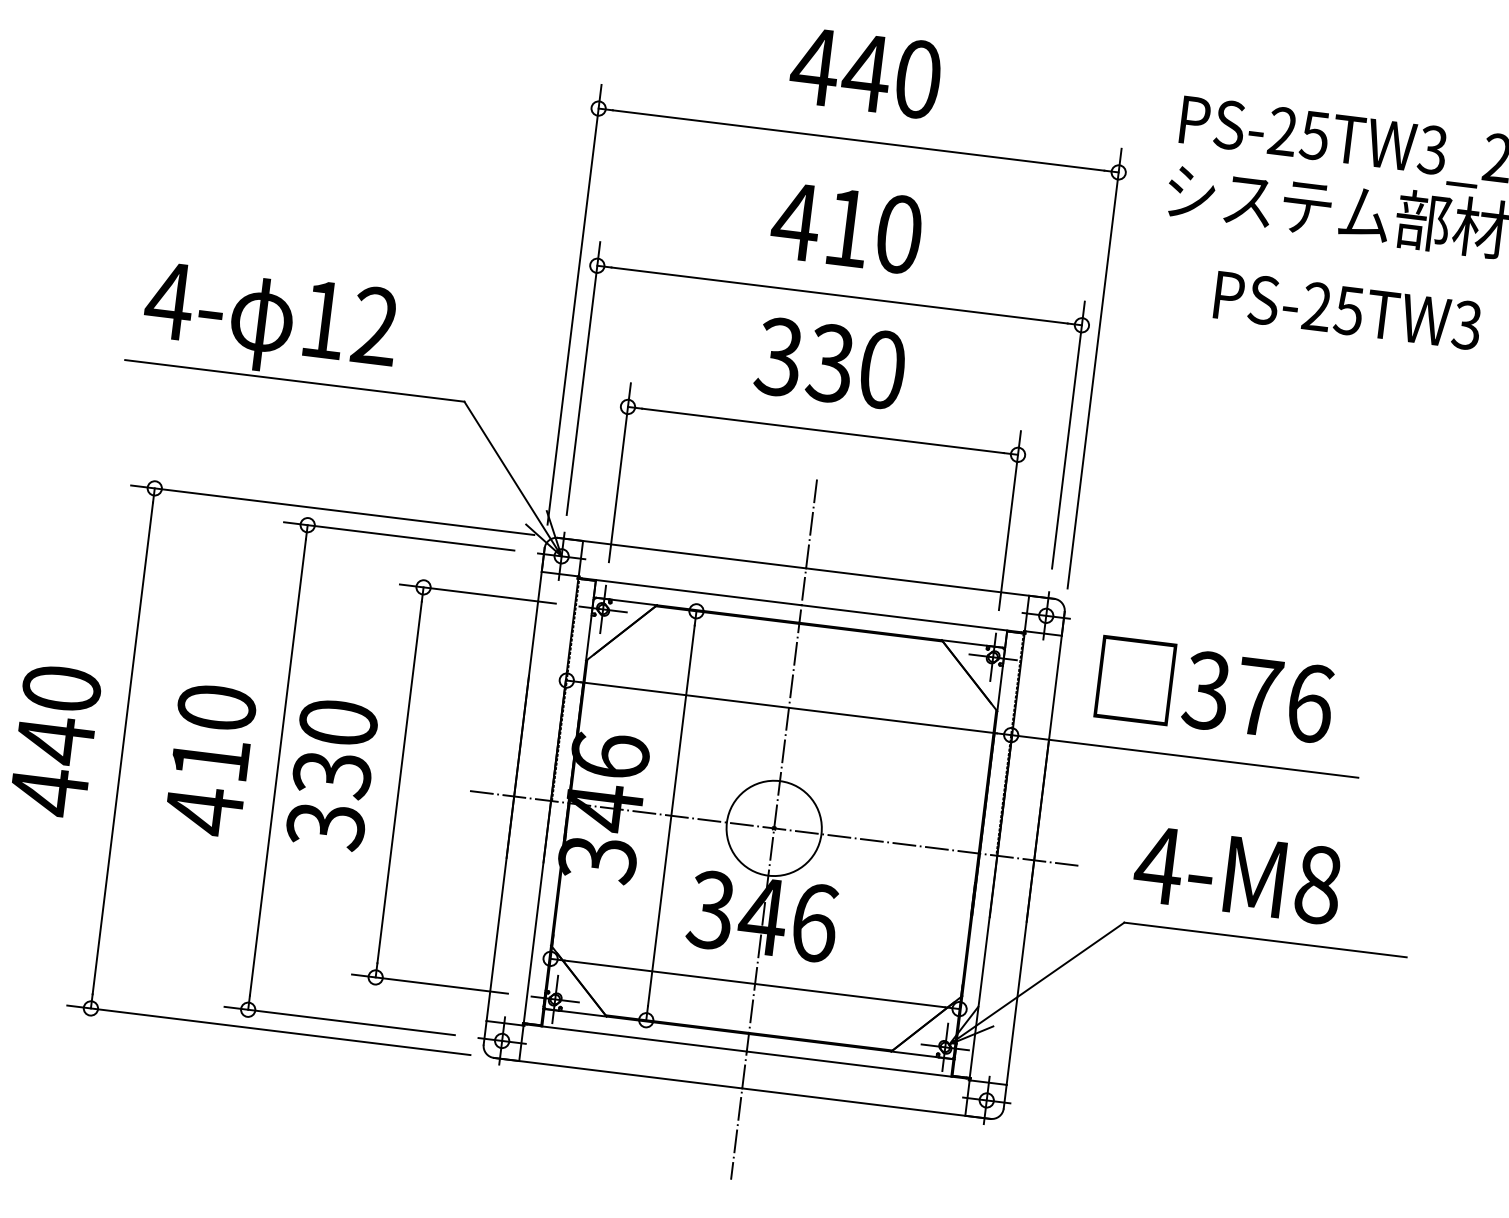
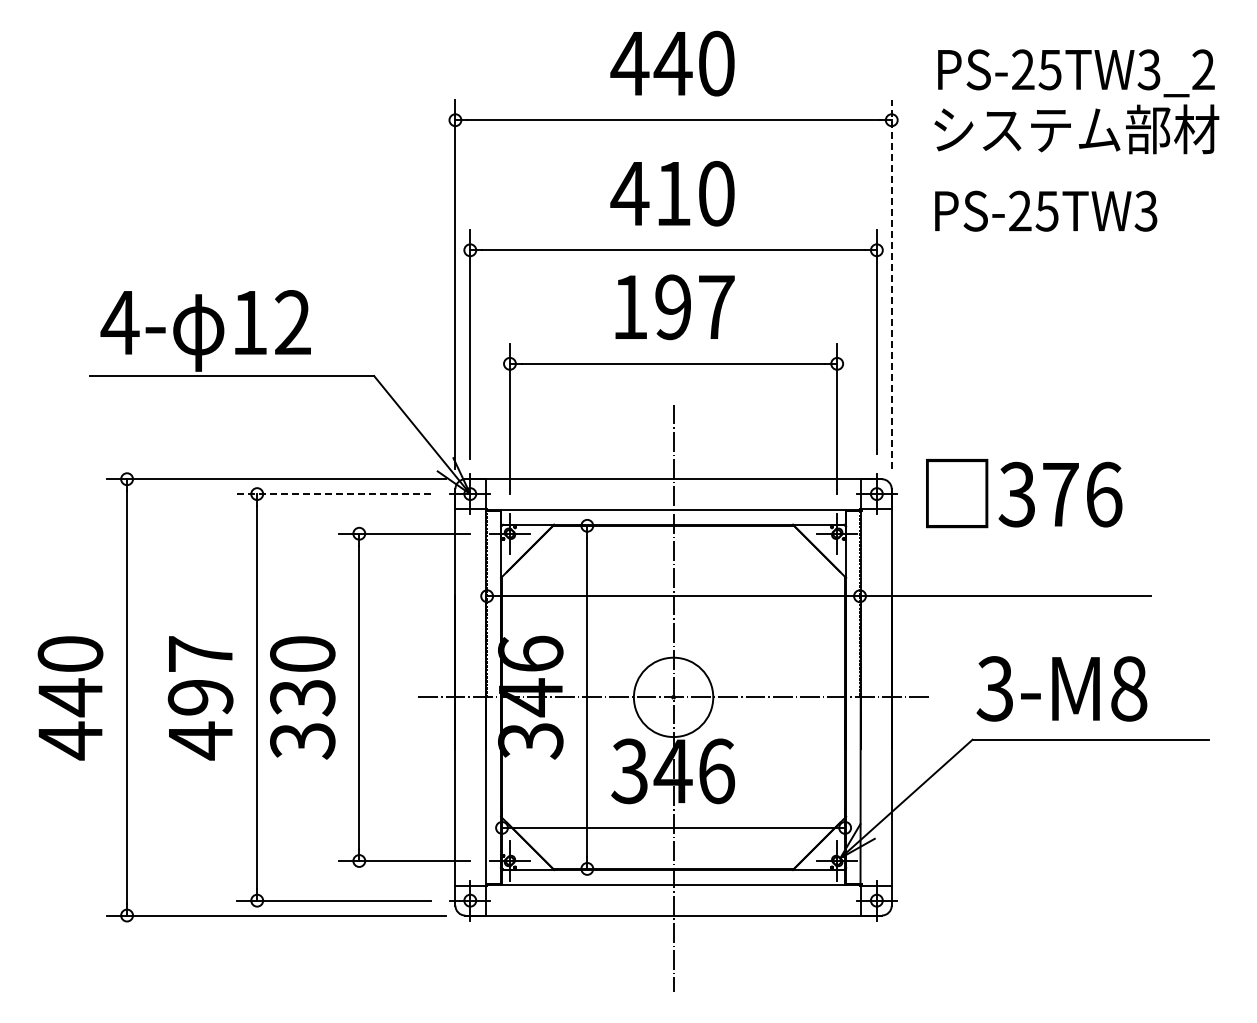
text: (1348, 309) -> (1046, 210), moved
text: (829, 363) -> (672, 307), 330 -> 197
line: (1094, 368) -> (891, 284), solid -> dashed
line: (399, 536) -> (334, 494), solid -> dashed
text: (1215, 690) -> (1024, 493), moved
text: (213, 733) -> (200, 675), 410 -> 497
text: (1157, 864) -> (994, 688), 4-M8 -> 3-M8

